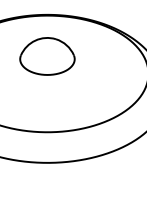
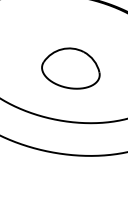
part: (47, 56) -> (71, 68), moved

